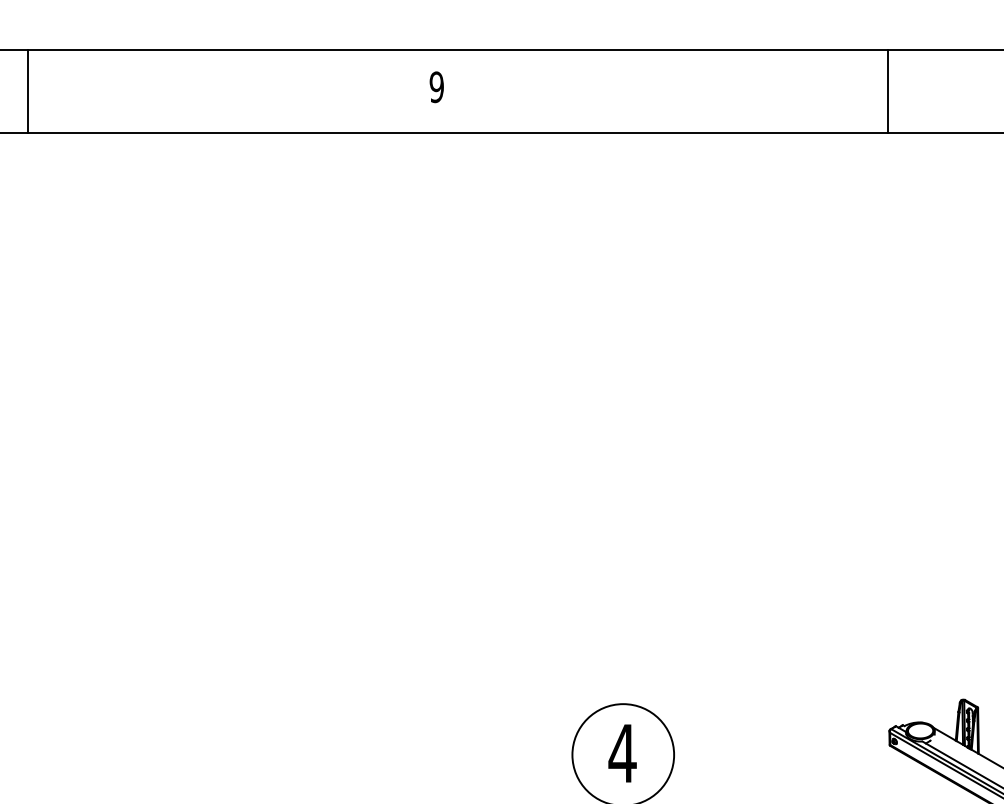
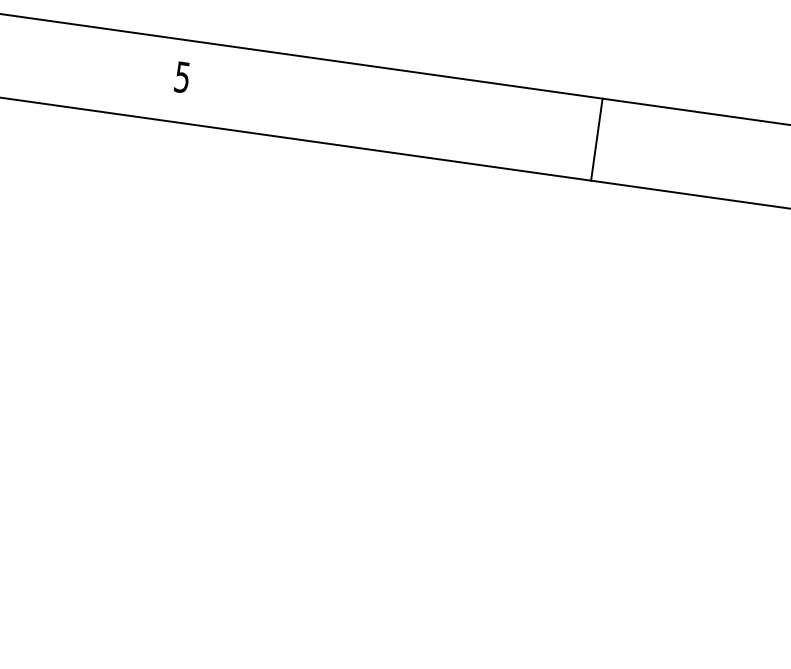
text: (436, 86) -> (182, 76), 9 -> 5
line: (887, 90) -> (596, 138), moved

